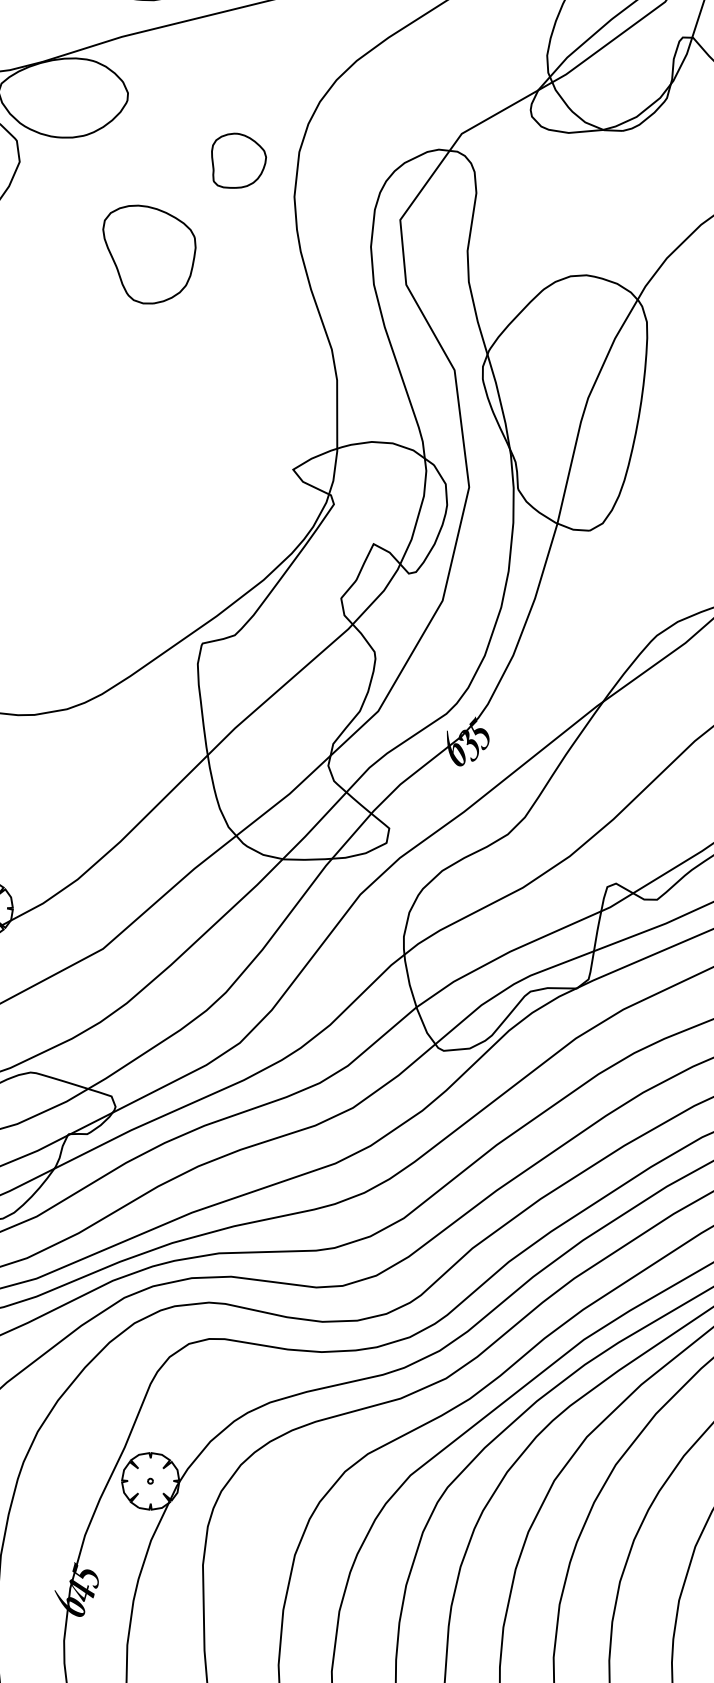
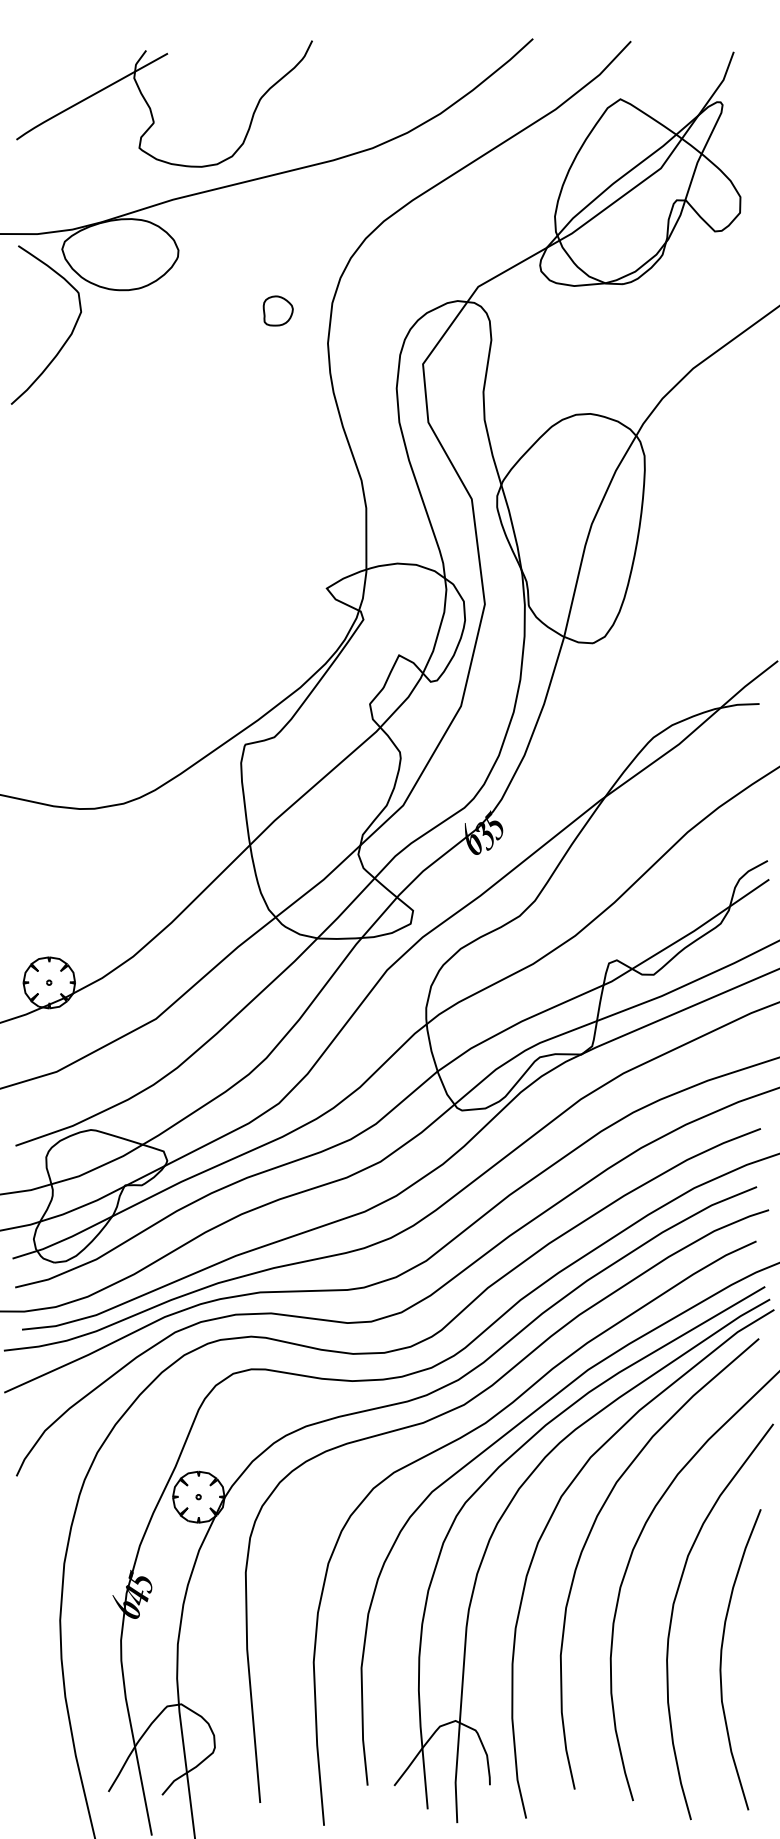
part: (239, 160) -> (278, 310), size x0.6
part: (149, 254) -> (197, 395), removed

